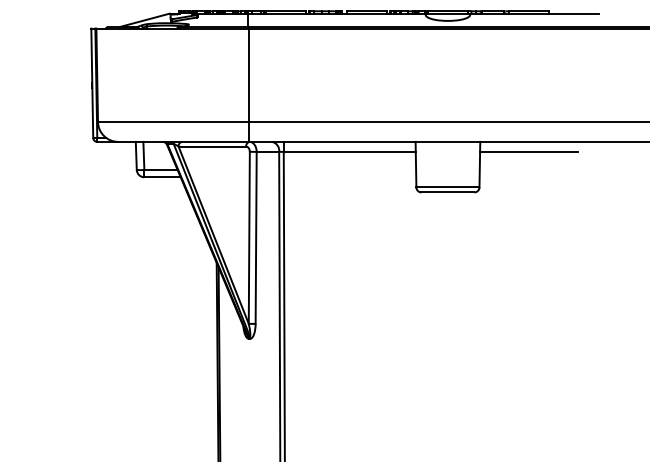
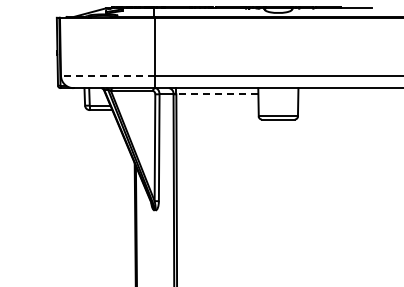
line: (172, 121) -> (107, 75), solid -> dashed
line: (348, 152) -> (216, 94), solid -> dashed
line: (528, 152) -> (328, 94), removed

